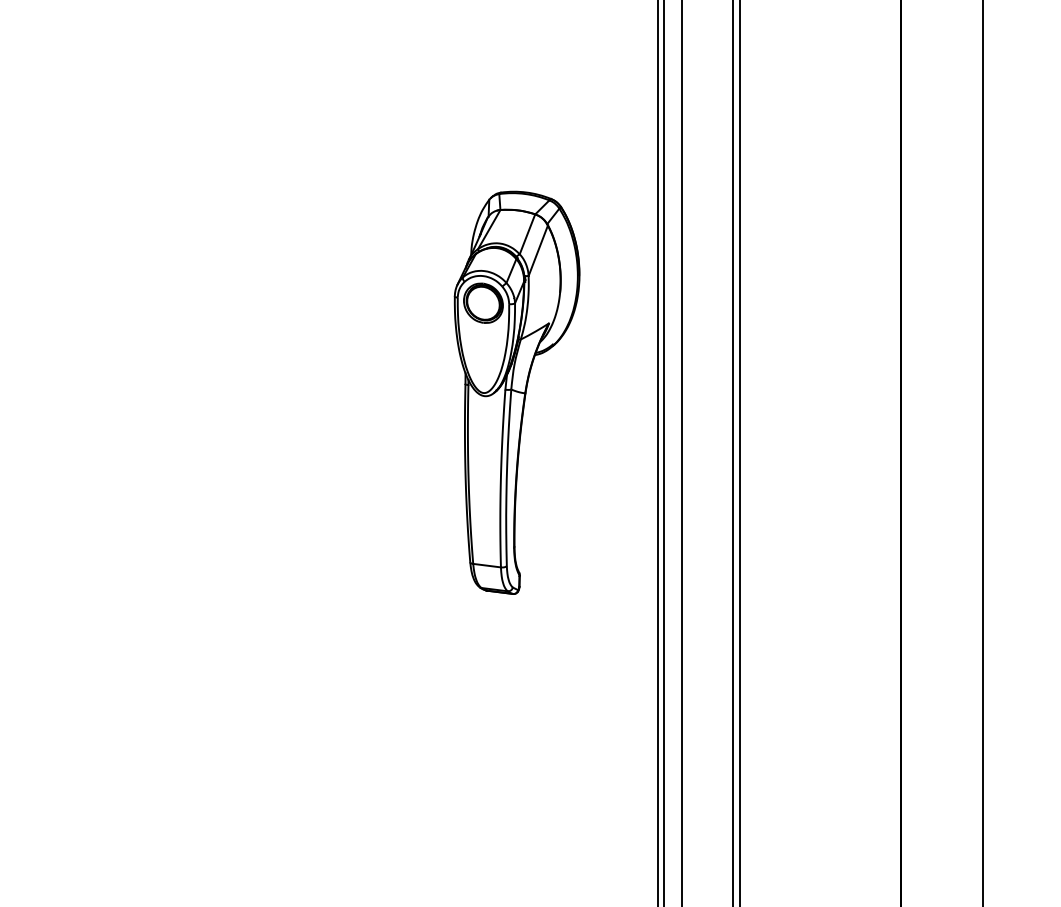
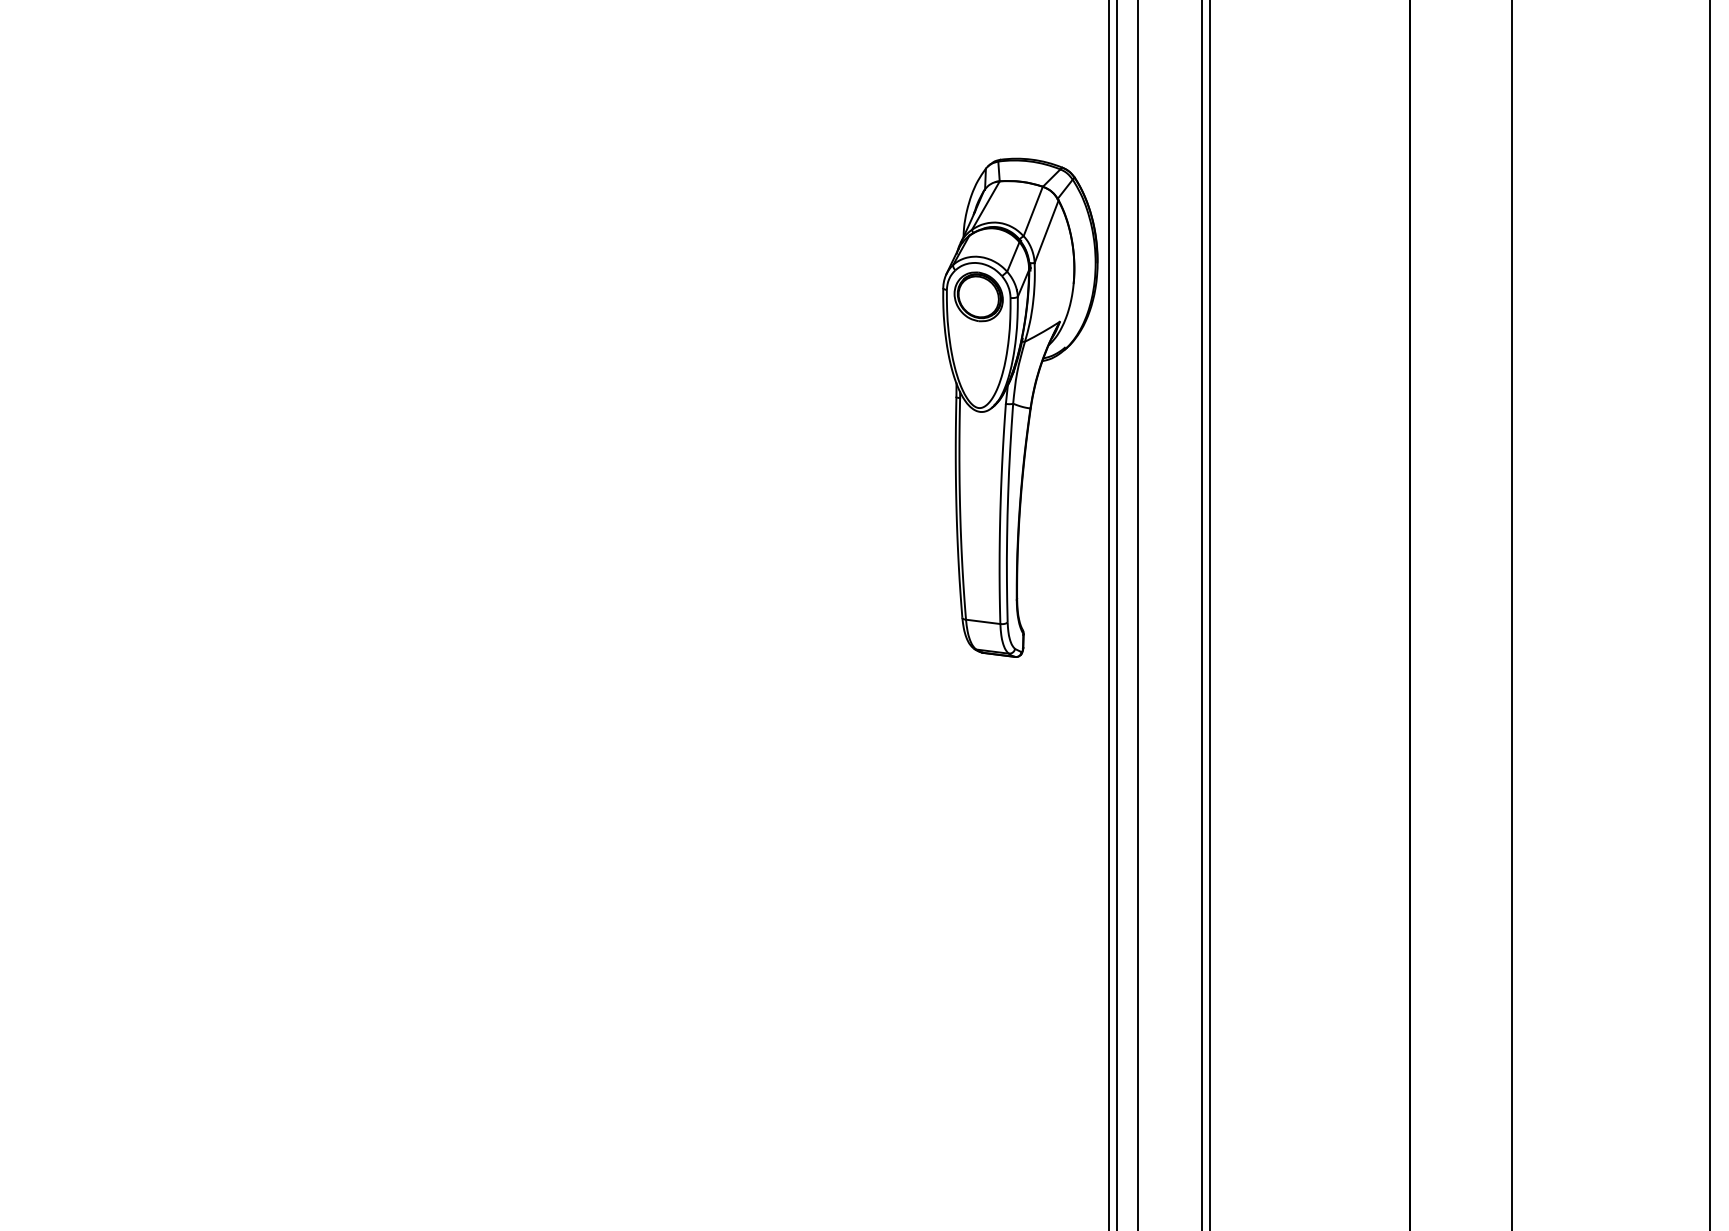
part: (517, 392) -> (1020, 407), moved

